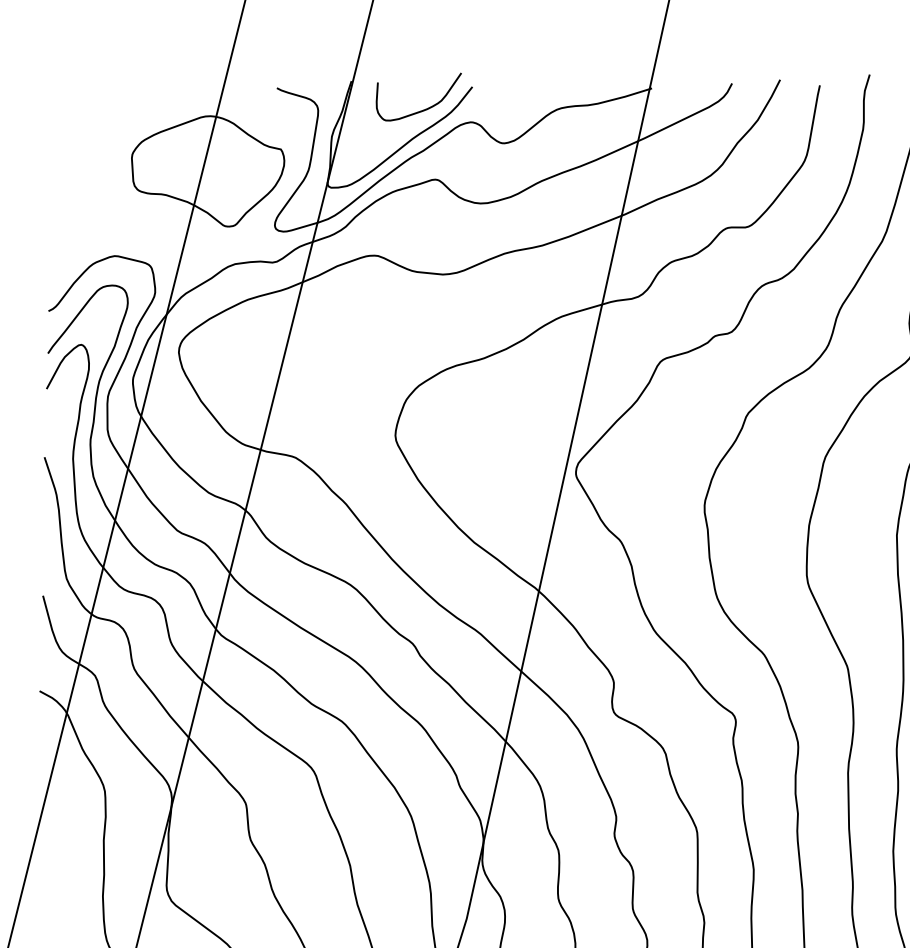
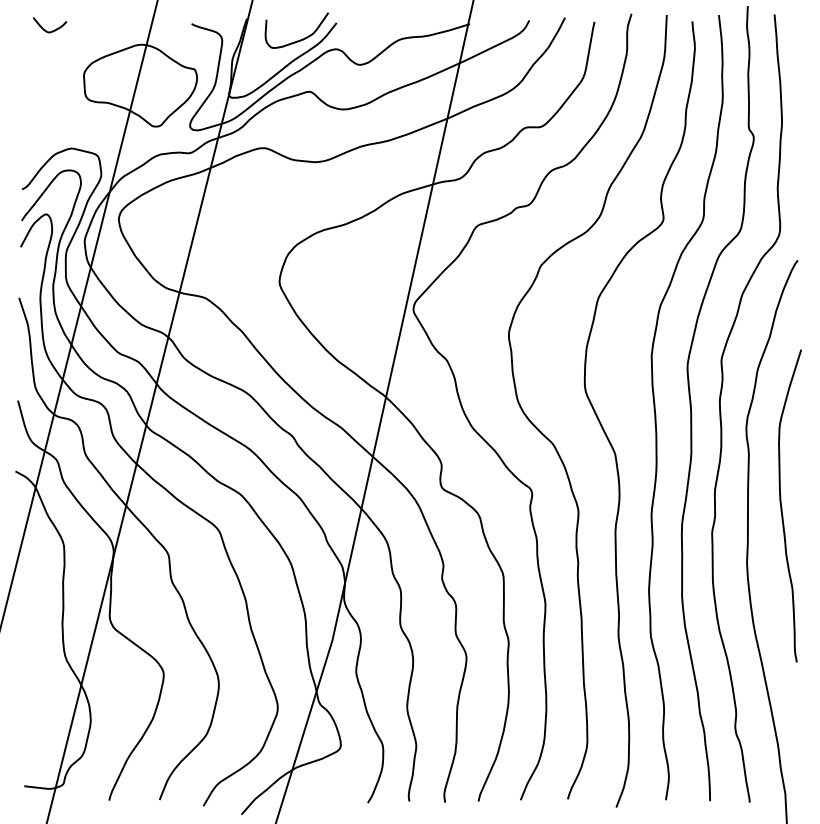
curve: (80, 95) -> (45, 29), added

